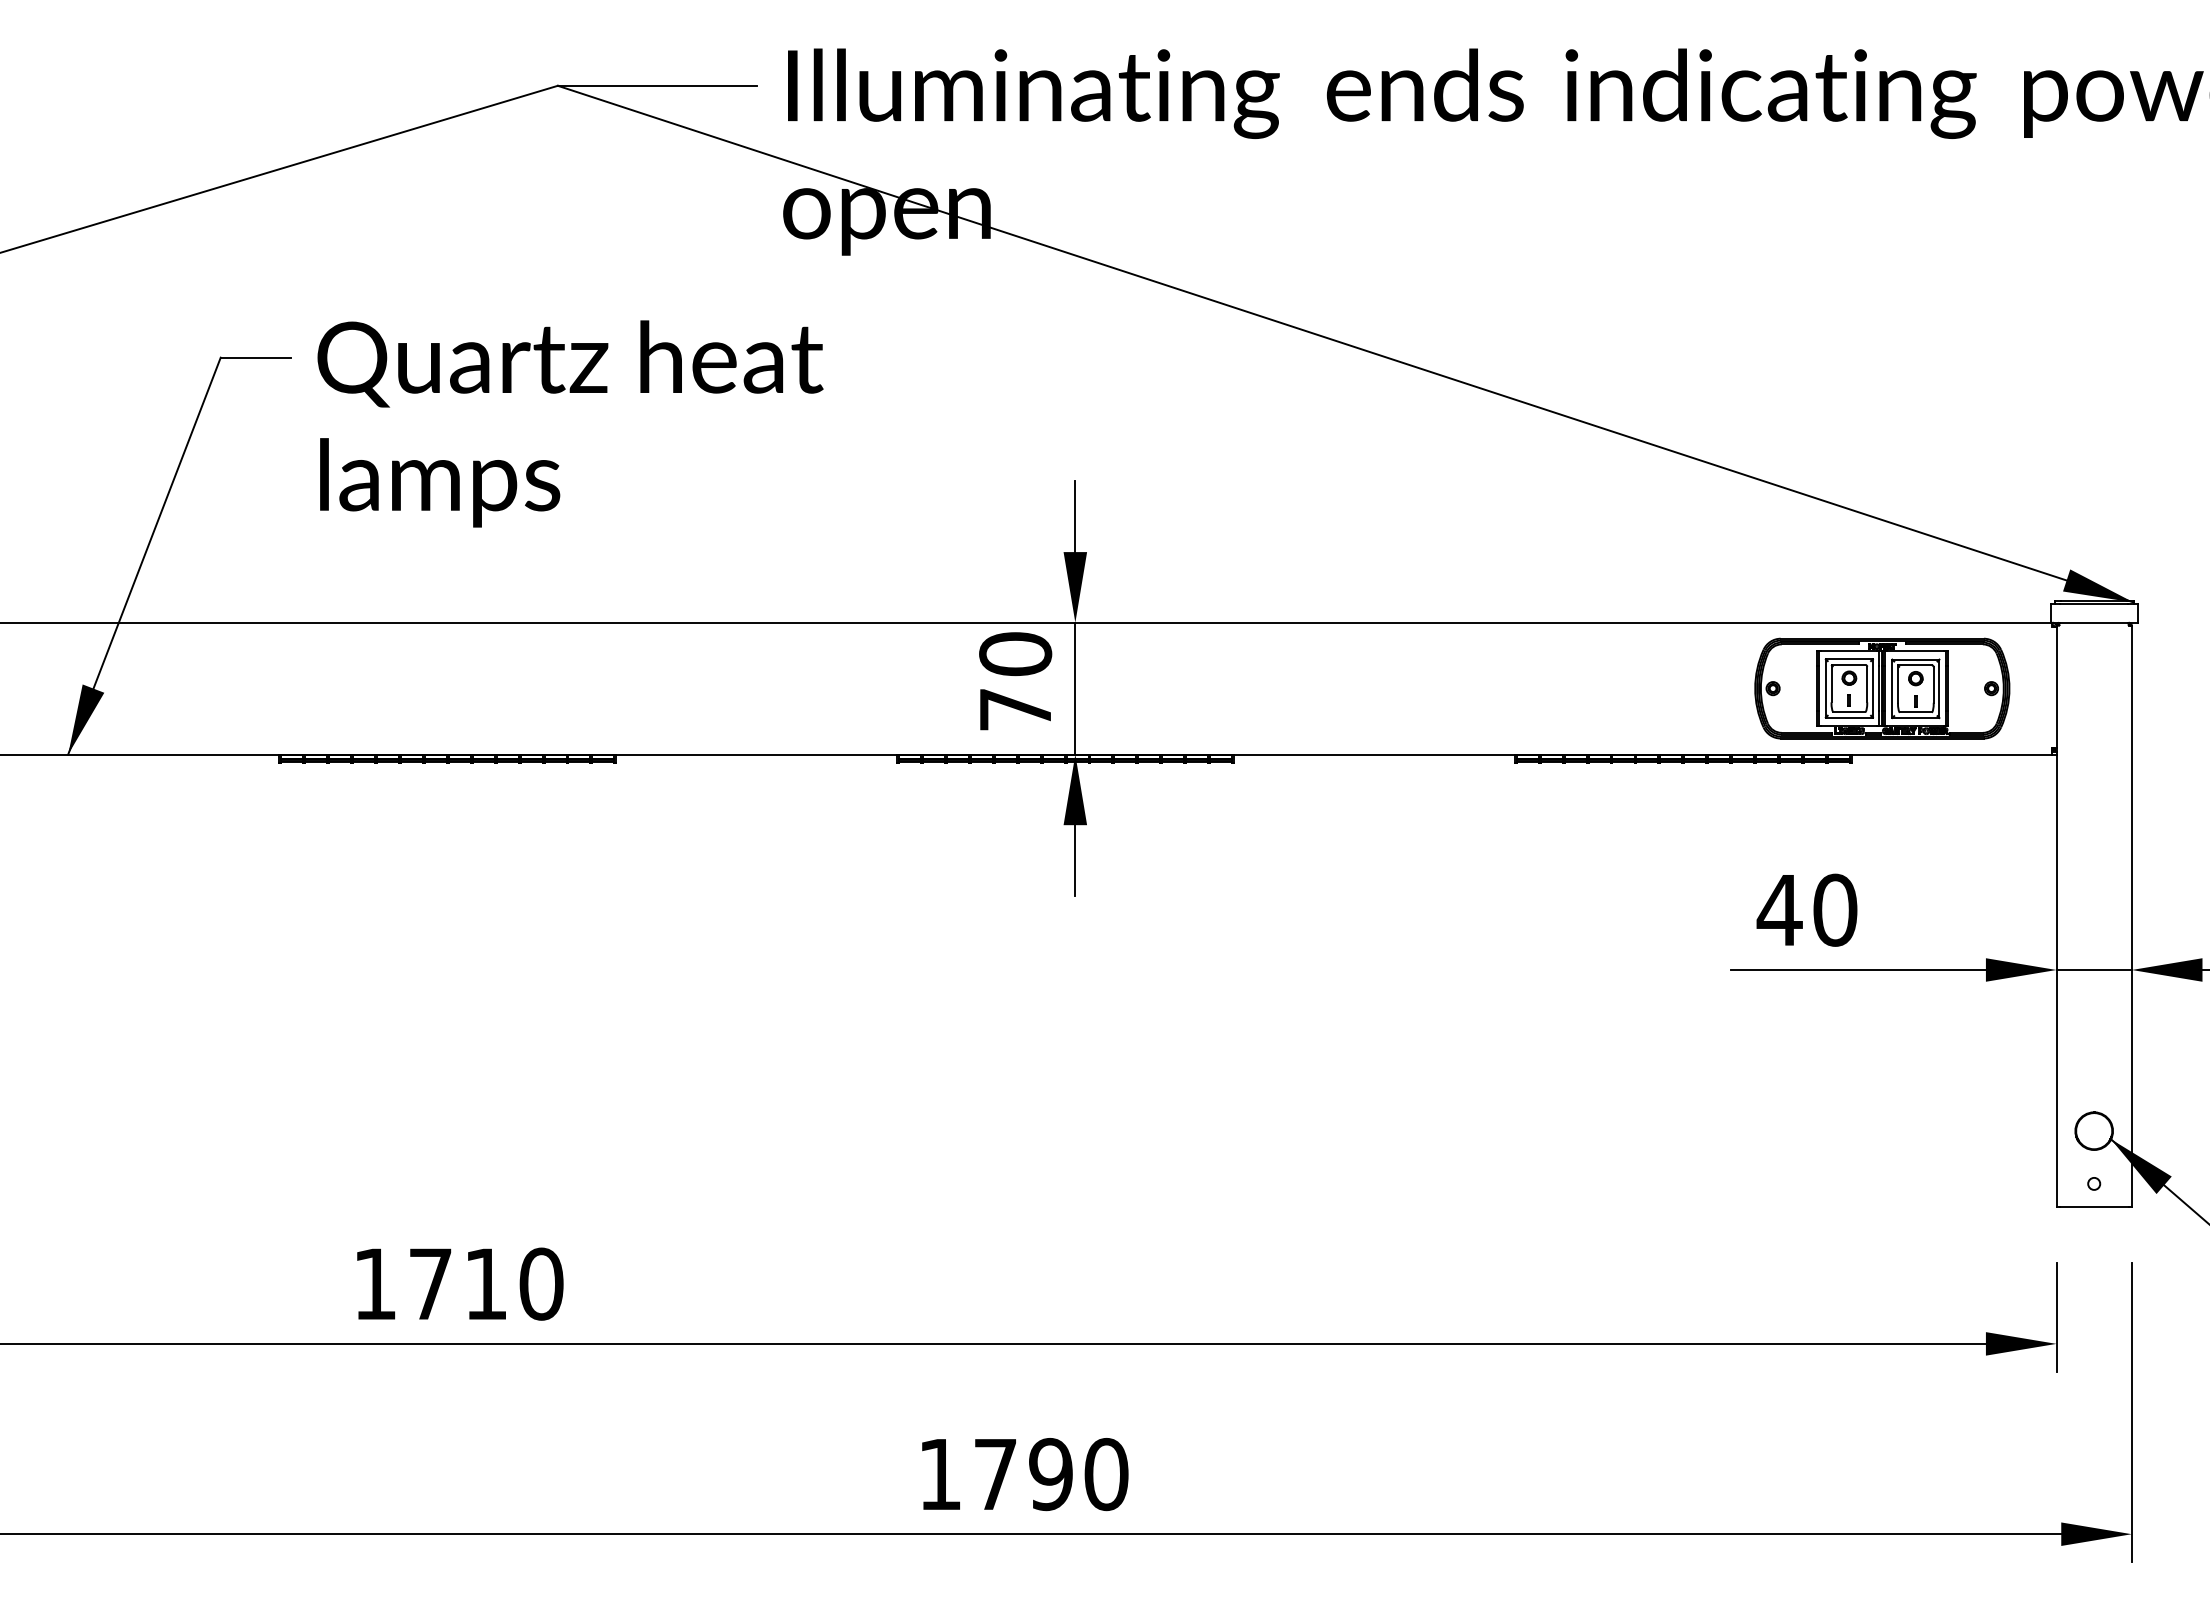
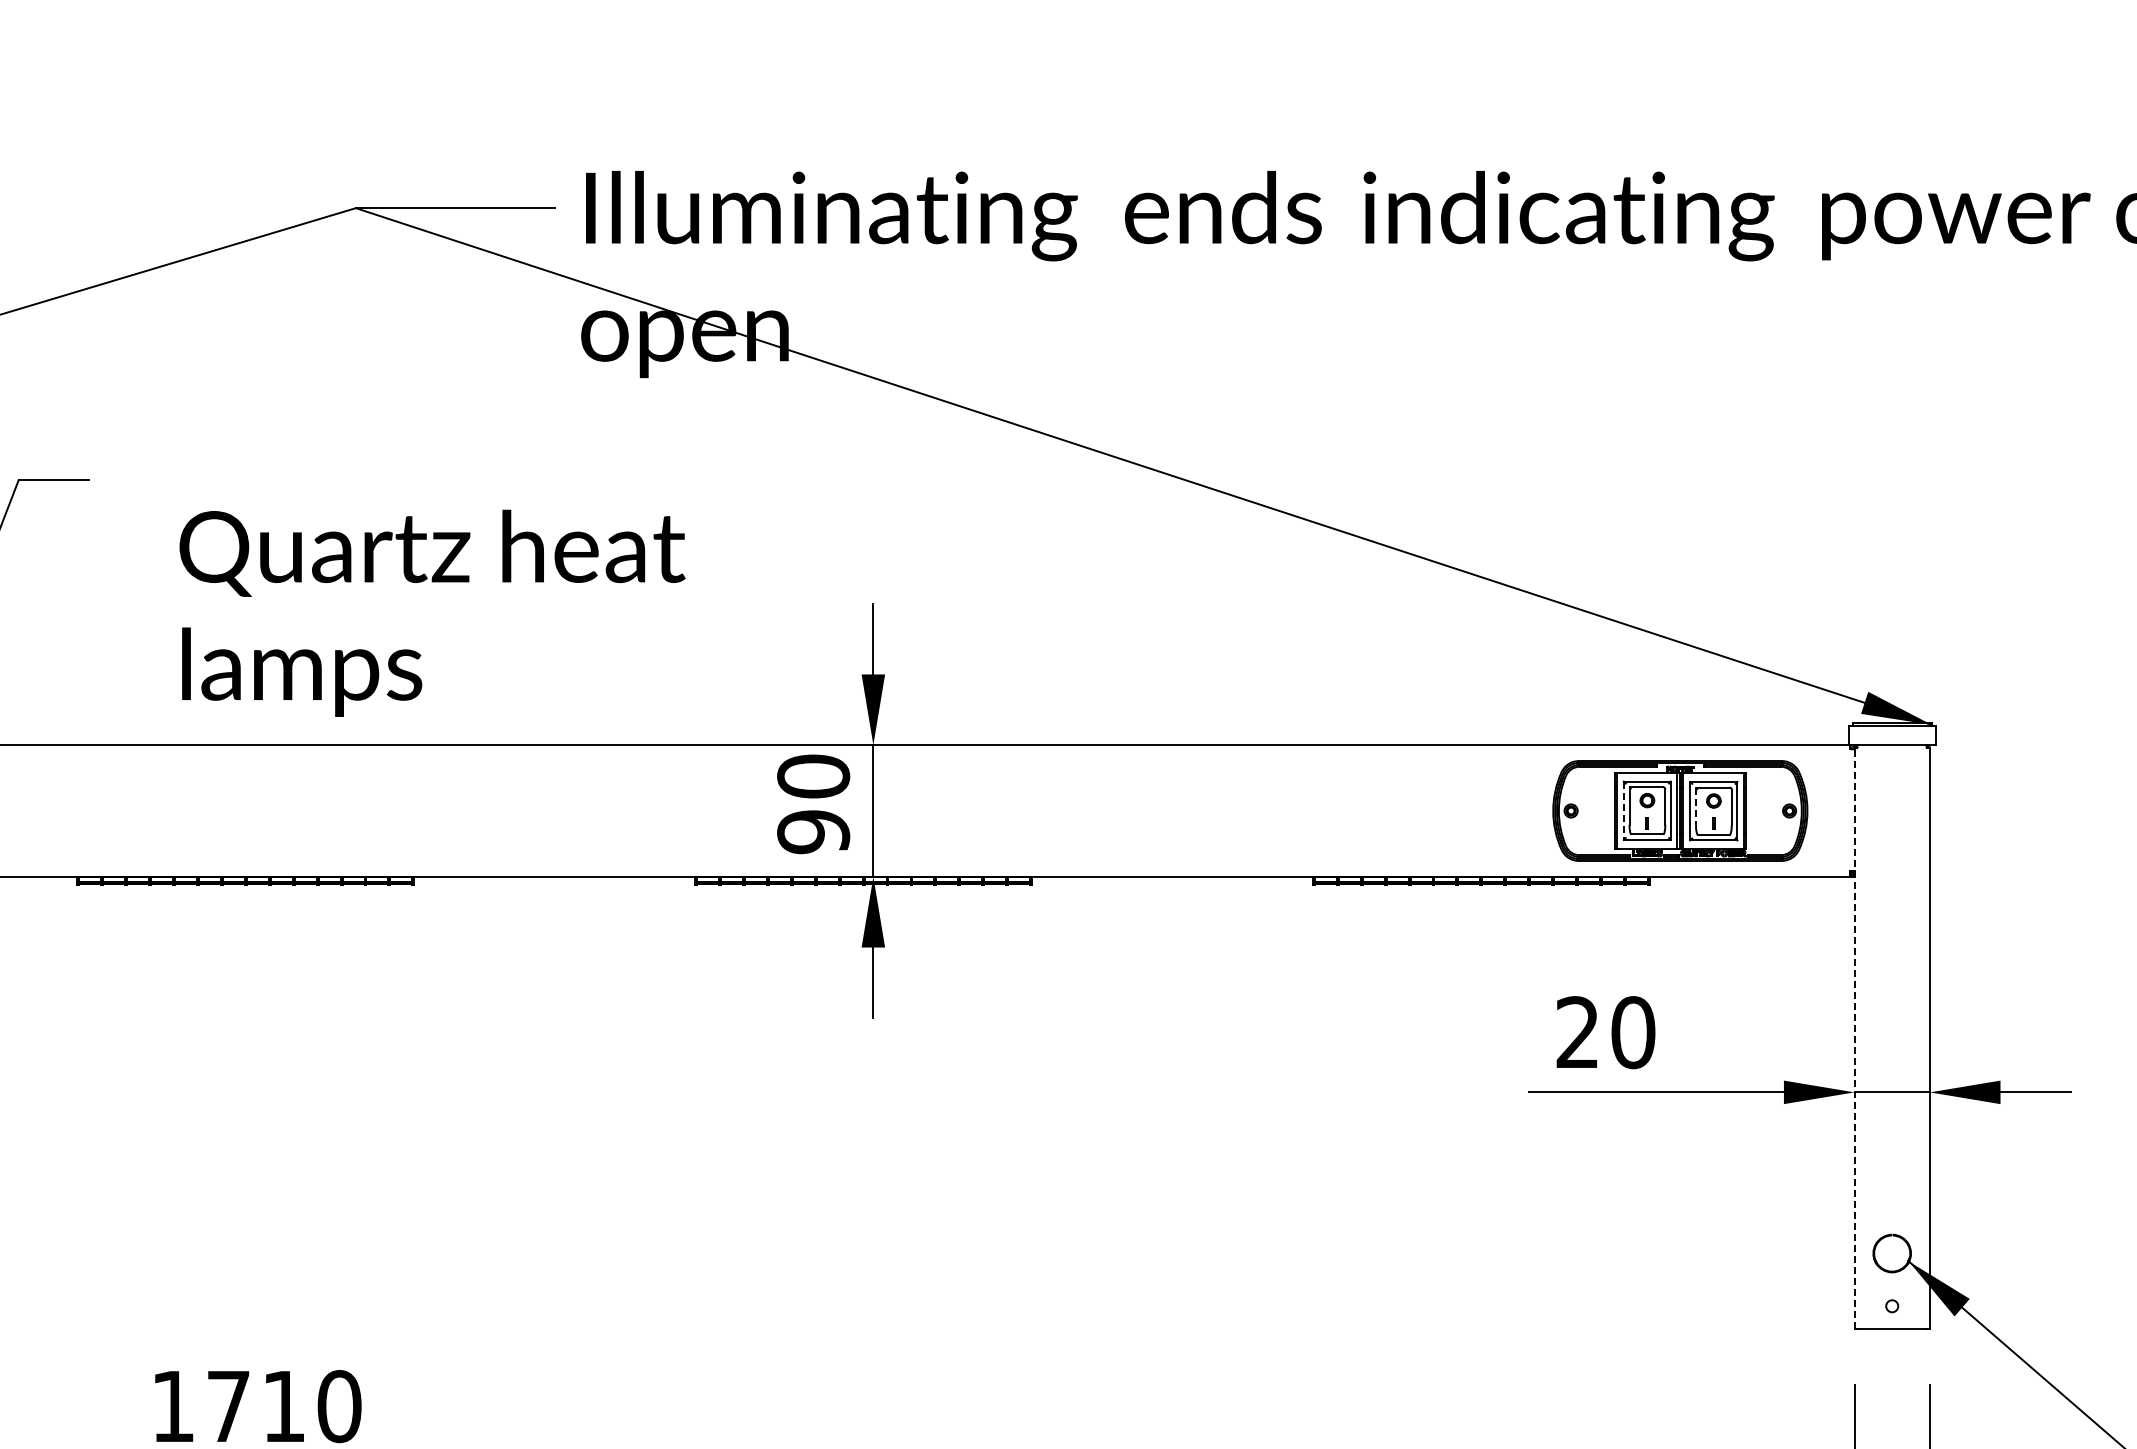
text: (570, 423) -> (432, 612), moved
line: (1897, 684) -> (1695, 806), solid -> dashed
line: (1825, 688) -> (1623, 810), solid -> dashed
text: (1015, 709) -> (813, 831), 70 -> 90
text: (1779, 909) -> (1577, 1031), 40 -> 20
line: (2056, 914) -> (1854, 1036), solid -> dashed

